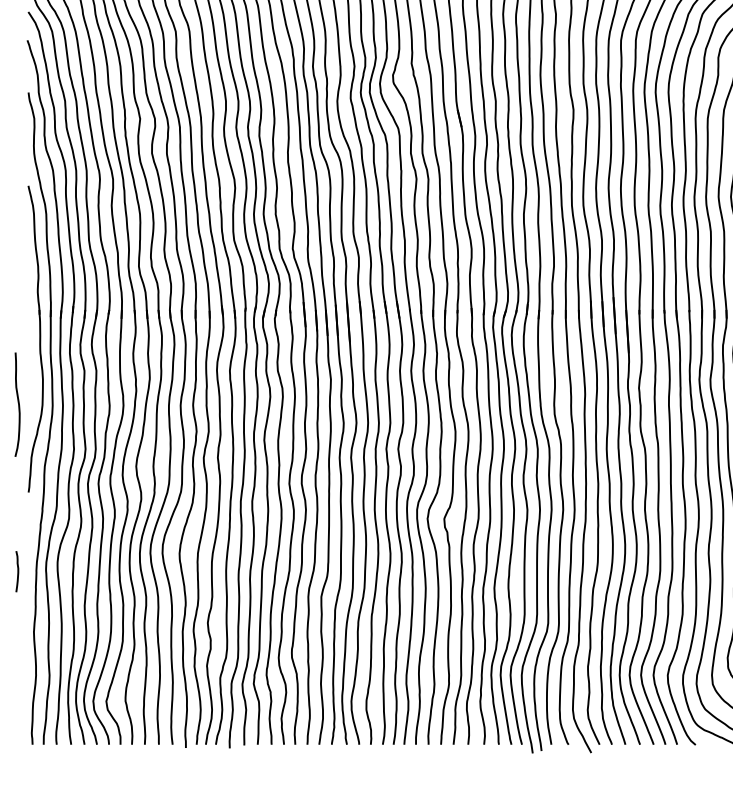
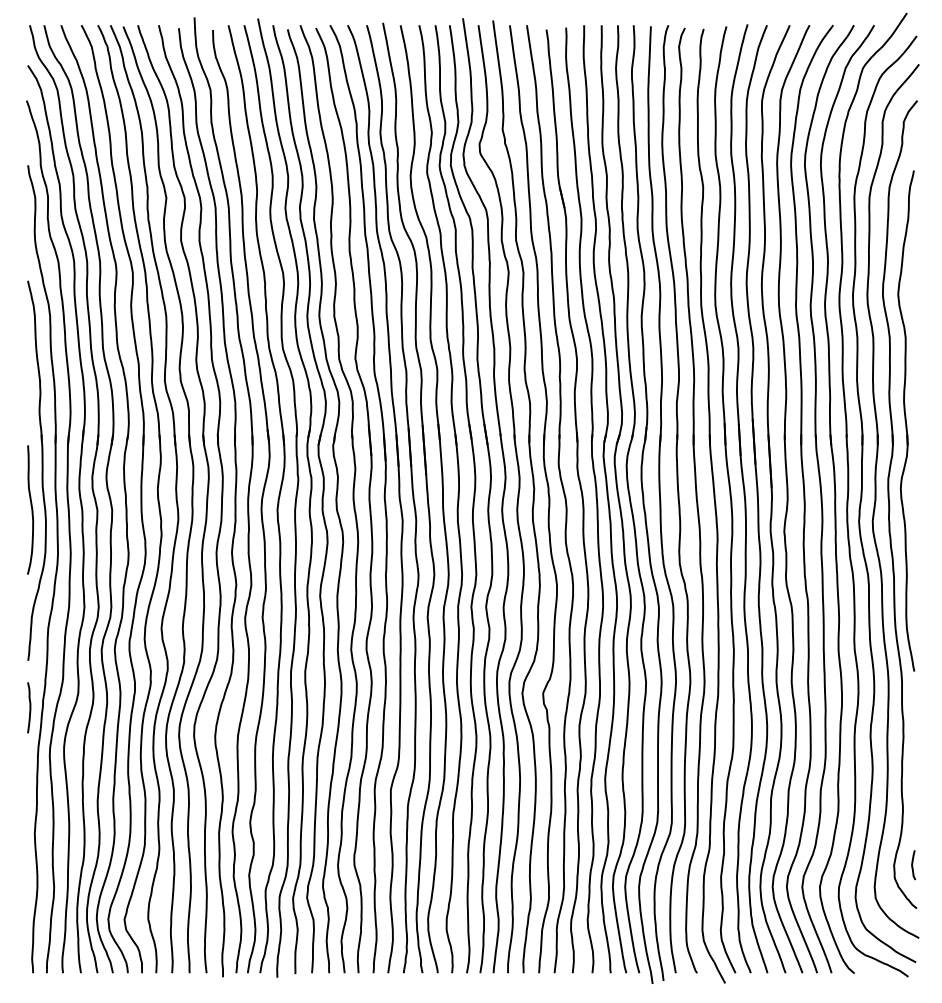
curve: (18, 404) -> (31, 509), moved
curve: (17, 571) -> (29, 707), moved

